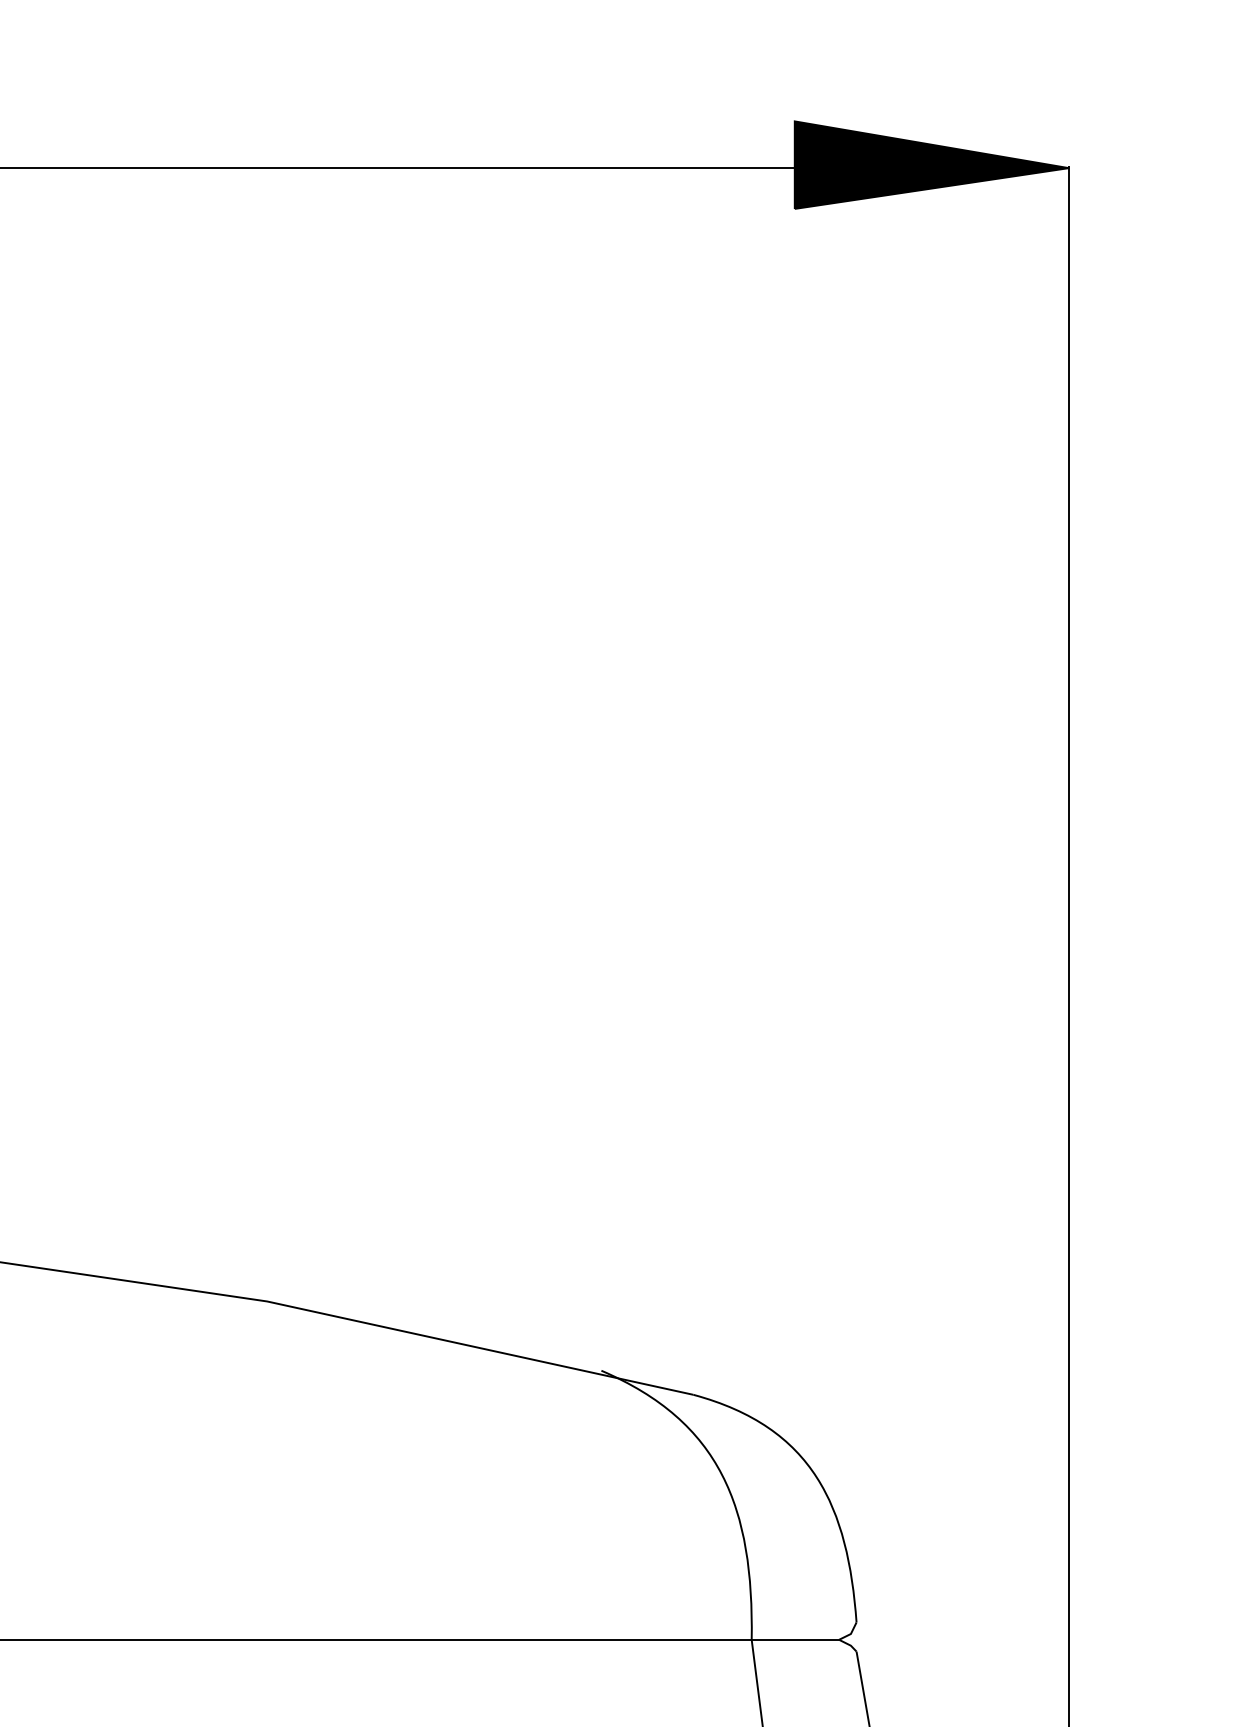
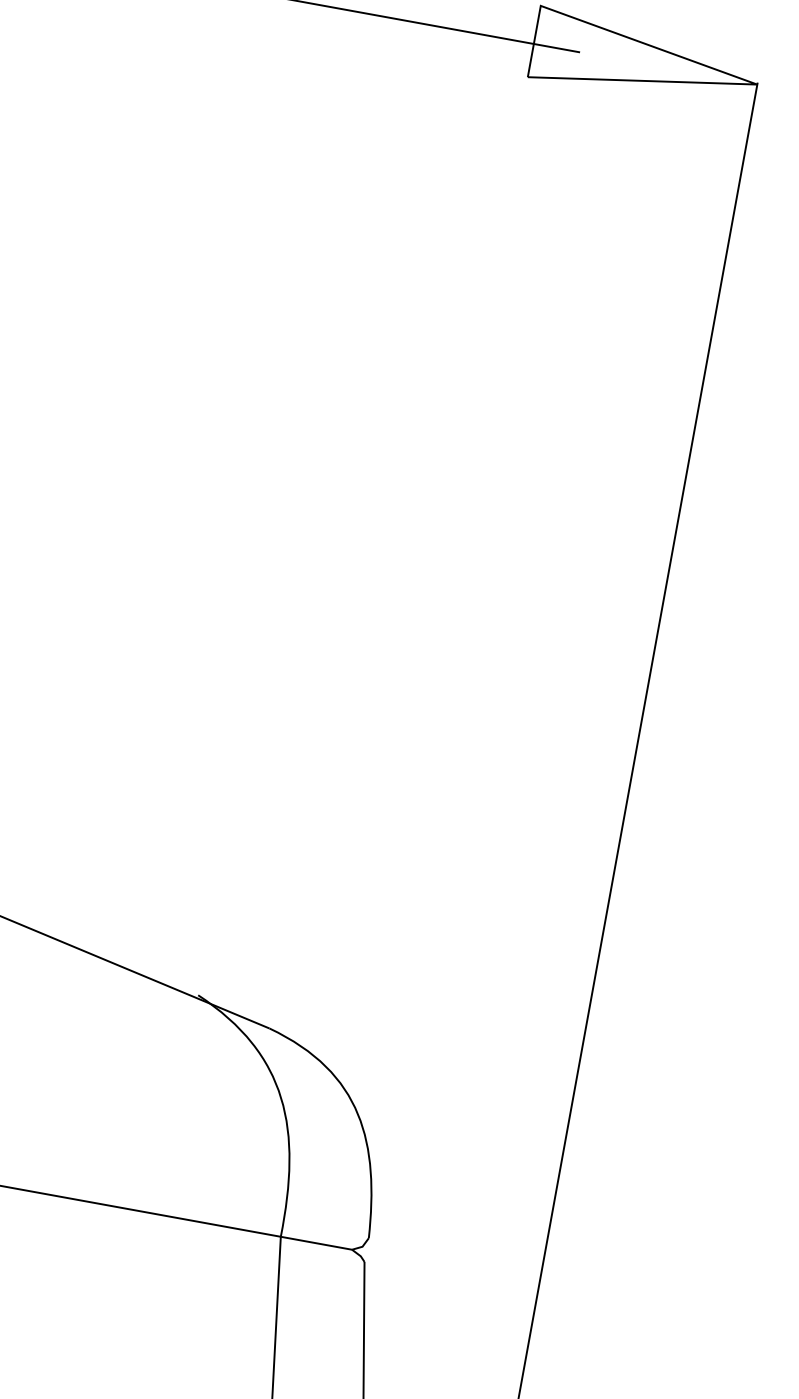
fill: (931, 164) -> (645, 61), removed

